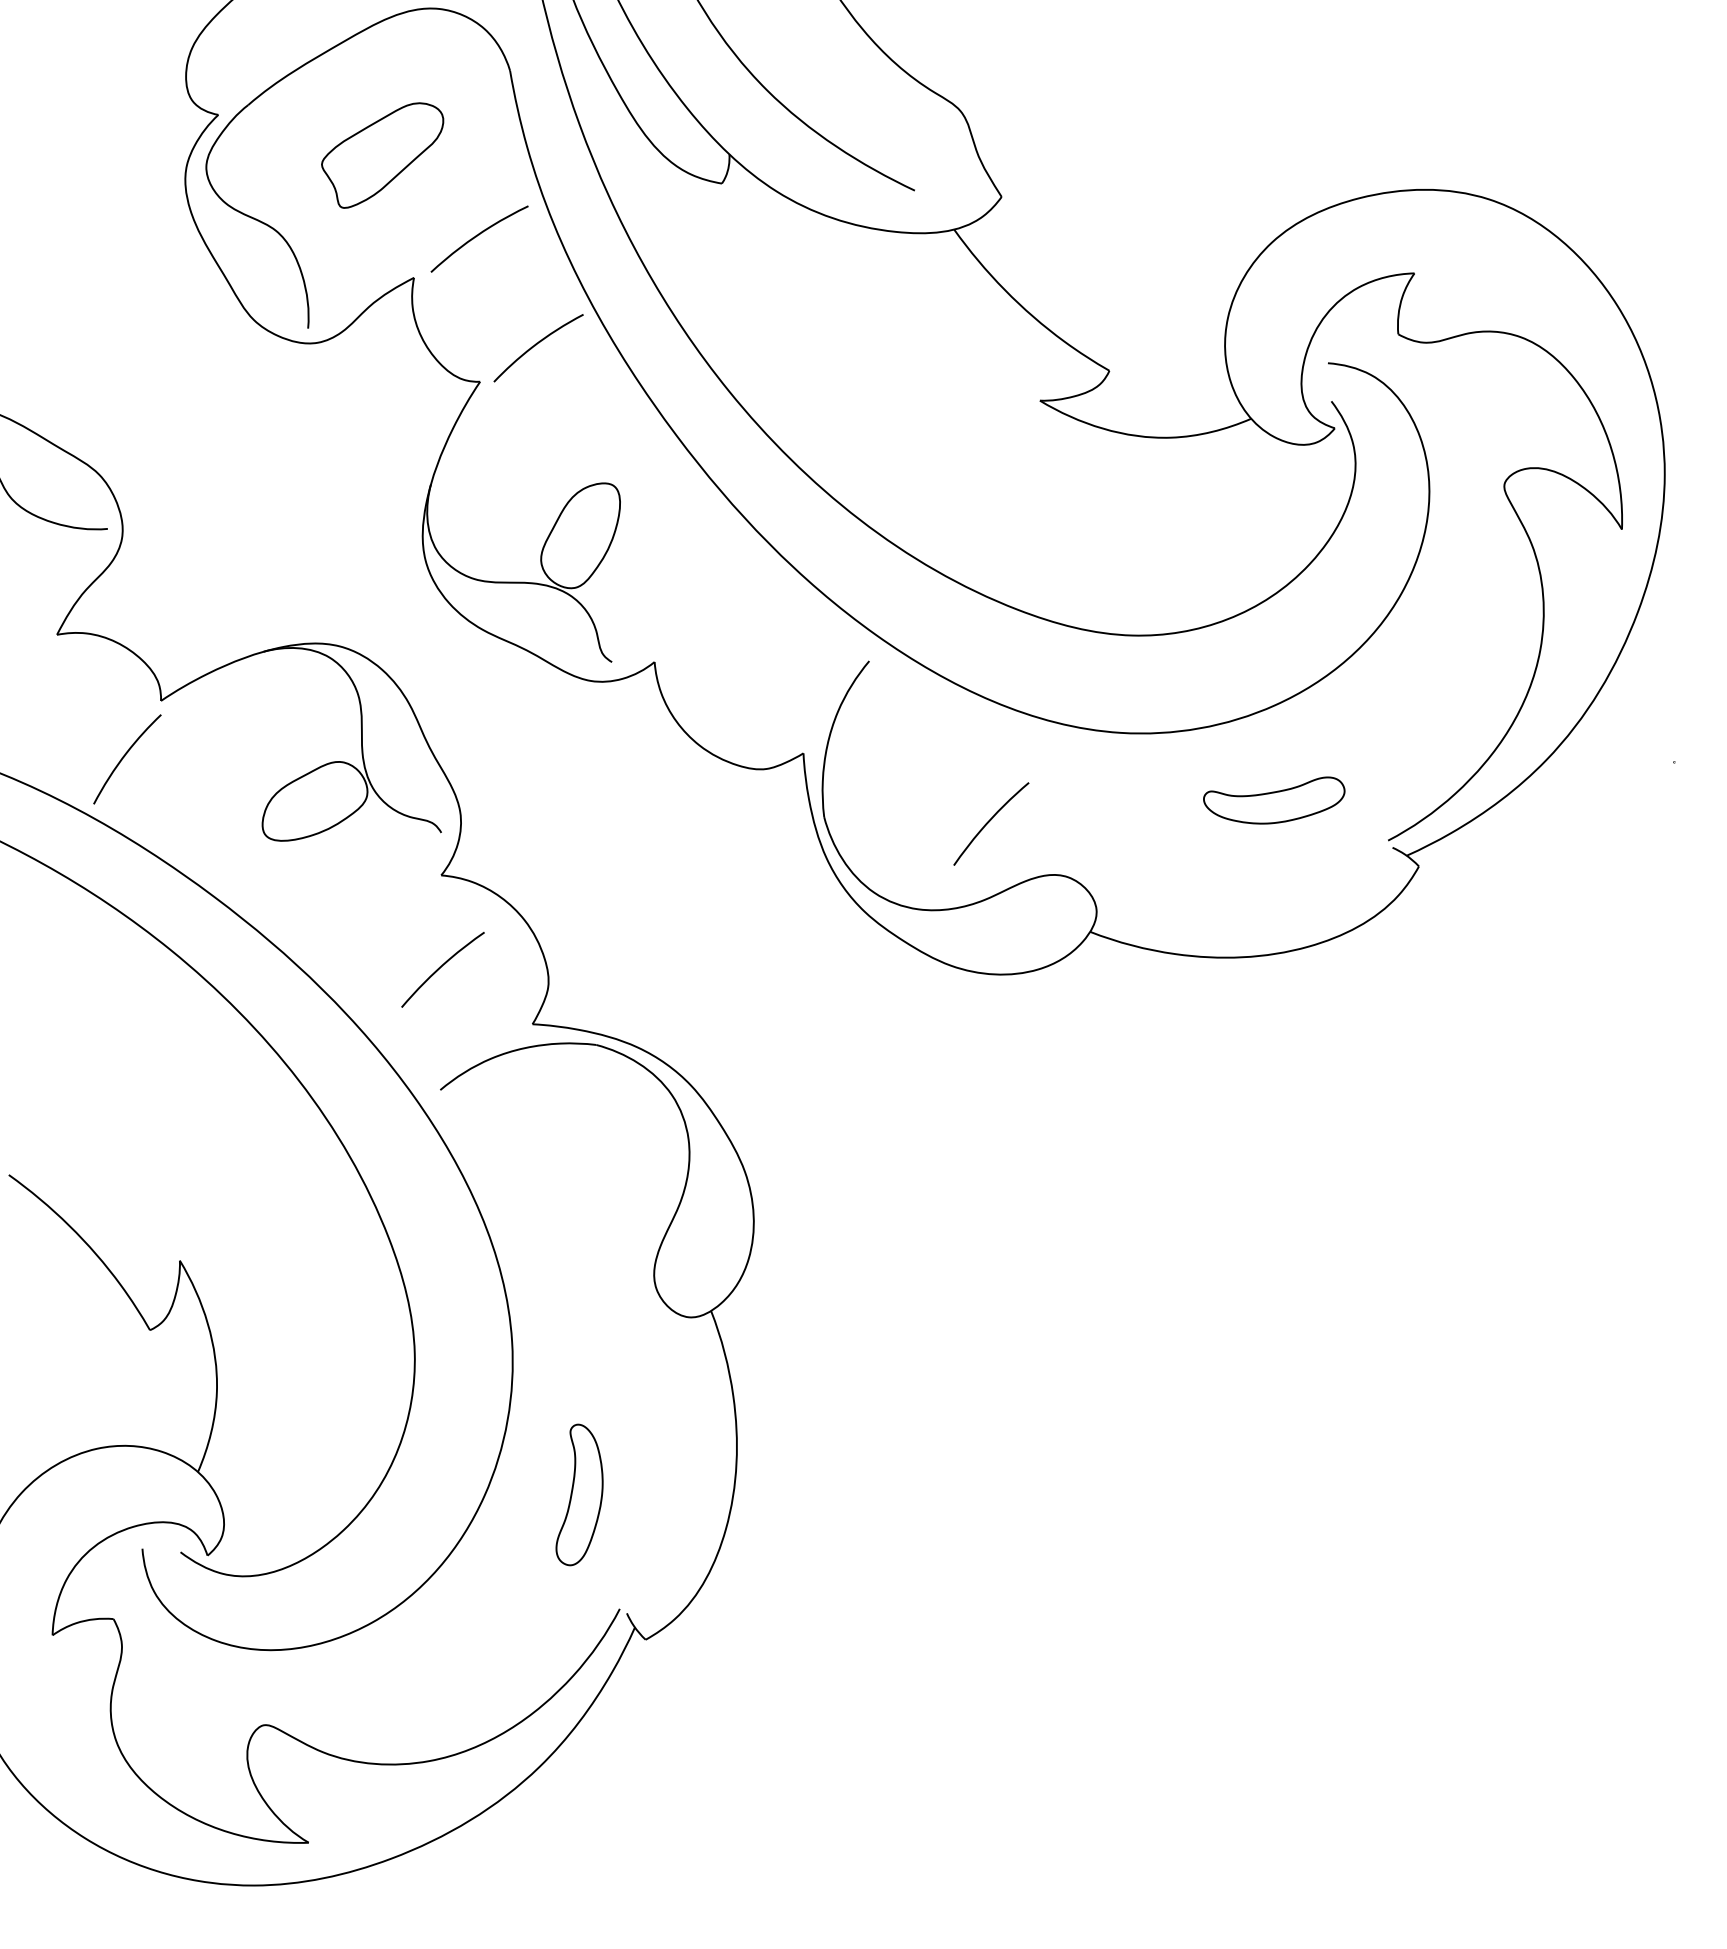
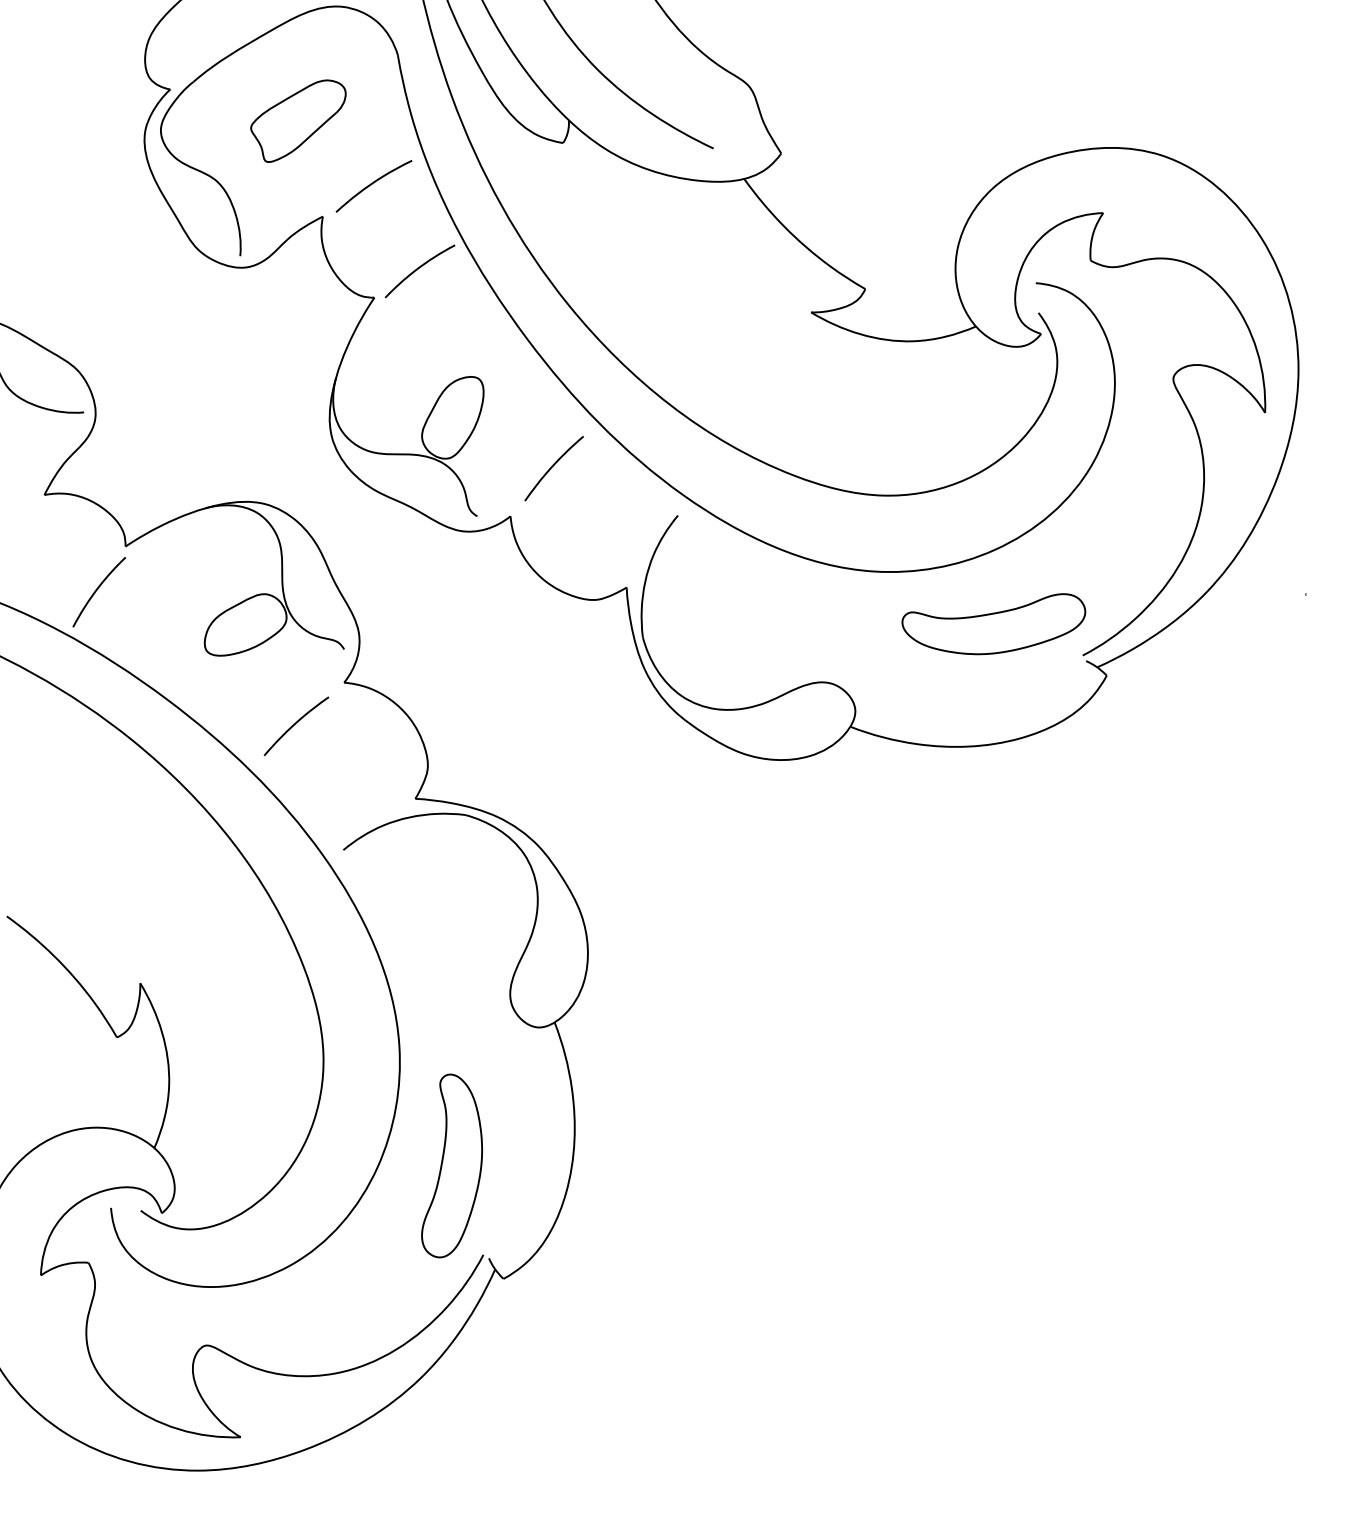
part: (1273, 800) -> (993, 624), size x1.67
curve: (989, 822) -> (552, 467), moved
curve: (441, 967) -> (295, 724), moved
part: (578, 1494) -> (451, 1165), size x1.67

